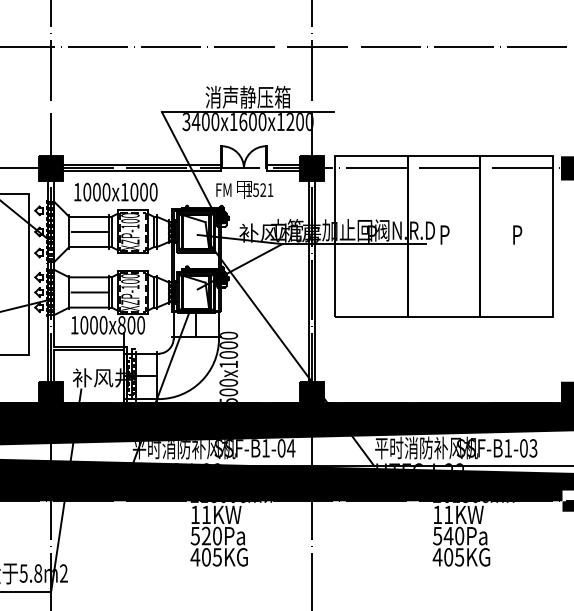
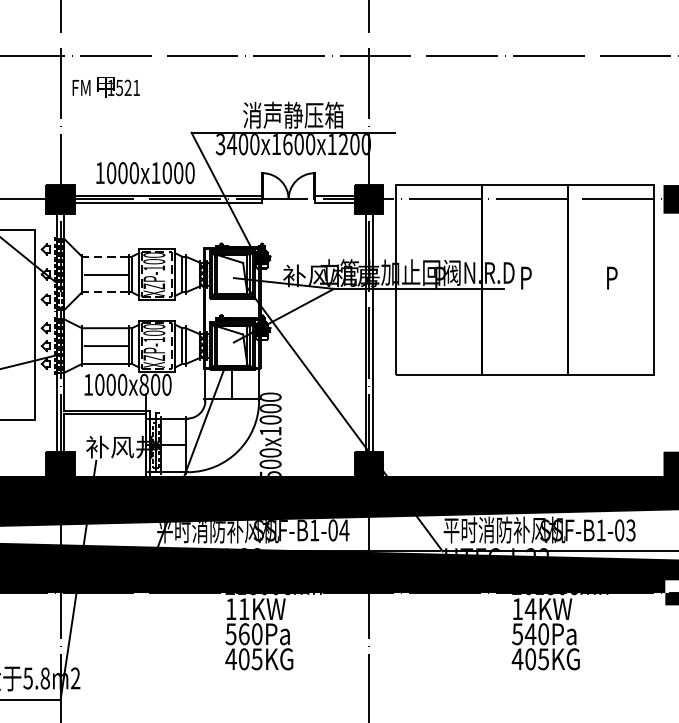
text: (244, 189) -> (105, 87), moved
text: (115, 191) -> (144, 172), moved
line: (88, 216) -> (104, 256), solid -> dashed
line: (88, 247) -> (104, 292), solid -> dashed
text: (448, 514) -> (530, 608), 11KW -> 14KW
text: (206, 535) -> (244, 633), 520Pa -> 560Pa

